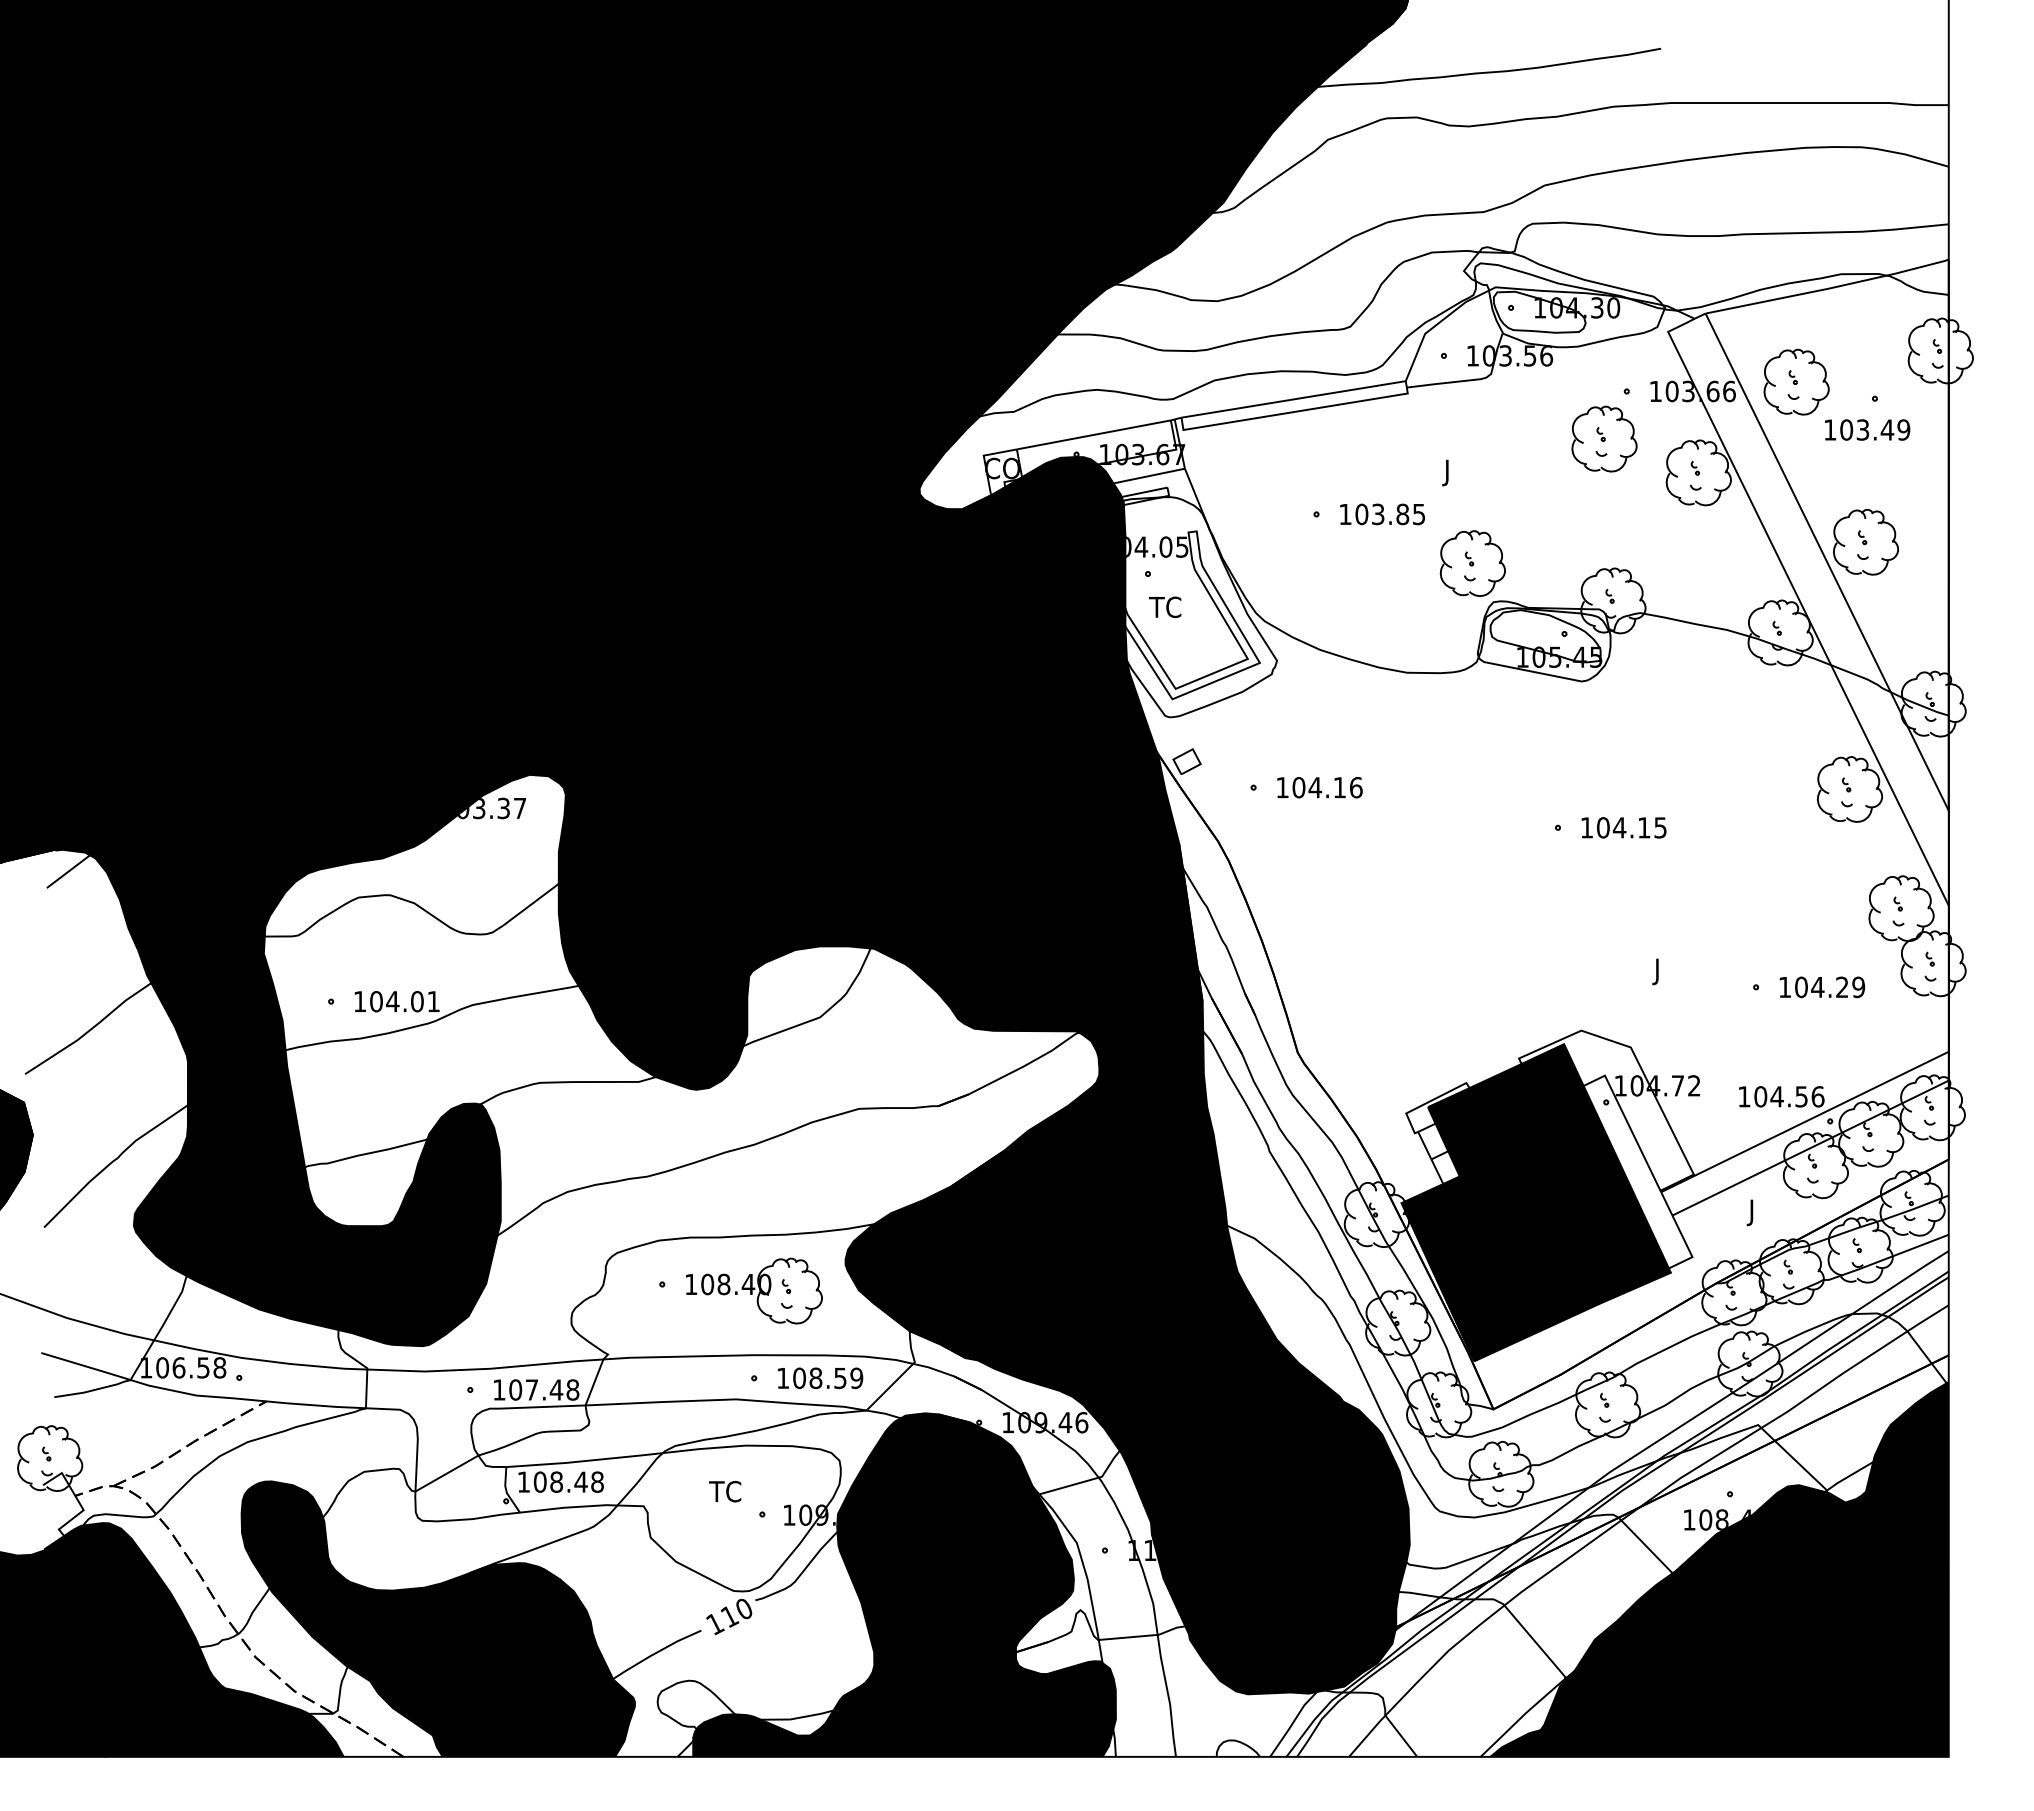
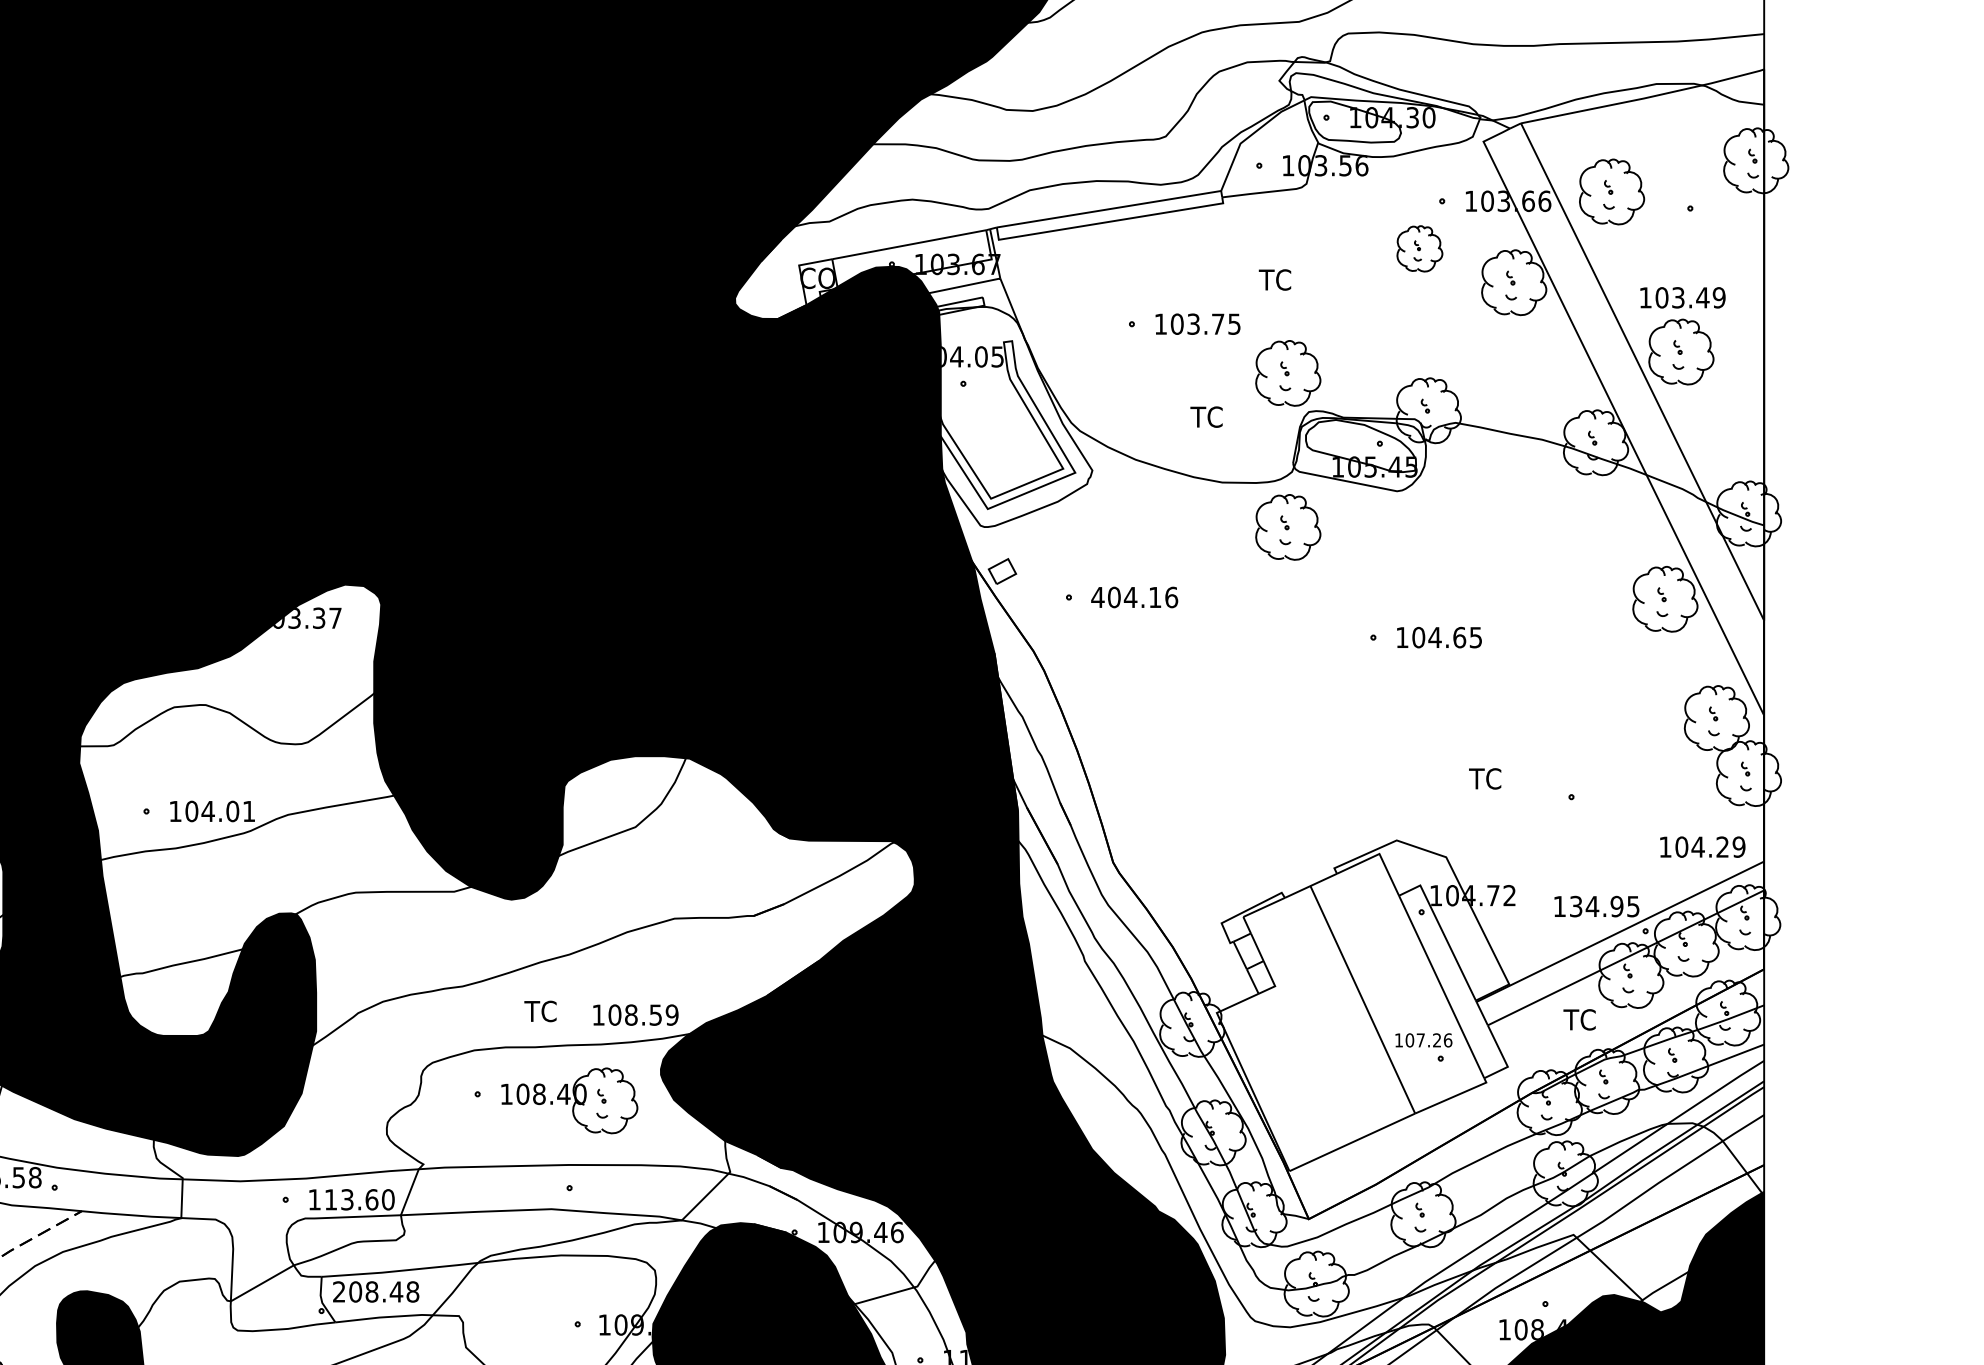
text: (1867, 429) -> (1682, 297), moved
part: (1604, 438) -> (1419, 248), size x0.7
text: (1458, 472) -> (1273, 282), J -> TC
text: (1402, 514) -> (1217, 324), 103.85 -> 103.75
text: (1165, 607) -> (1206, 417), moved
part: (1472, 717) -> (1287, 527), added
text: (1282, 787) -> (1097, 597), 104.16 -> 404.16
text: (1644, 827) -> (1459, 637), 104.15 -> 104.65
text: (1668, 971) -> (1483, 781), J -> TC
text: (1822, 987) -> (1702, 847), moved
text: (1789, 1096) -> (1604, 906), 104.56 -> 134.95
fill: (1535, 1202) -> (1350, 1012), removed
text: (1763, 1212) -> (1578, 1022), J -> TC
text: (820, 1378) -> (635, 1015), moved
text: (544, 1389) -> (359, 1199), 107.48 -> 113.60
text: (523, 1481) -> (338, 1291), 108.48 -> 208.48
text: (725, 1491) -> (540, 1011), moved

